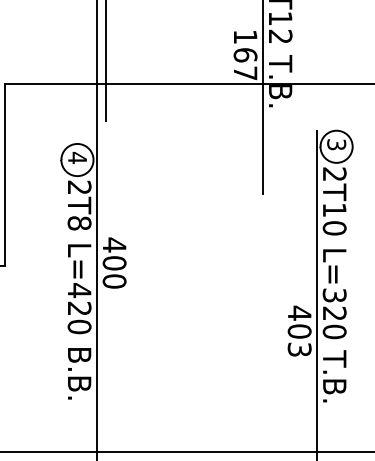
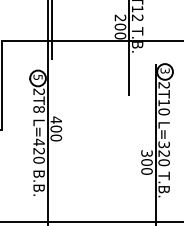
text: (245, 54) -> (120, 26), 167 -> 200
text: (76, 158) -> (37, 77), 4 -> 5
text: (298, 329) -> (146, 161), 403 -> 300

